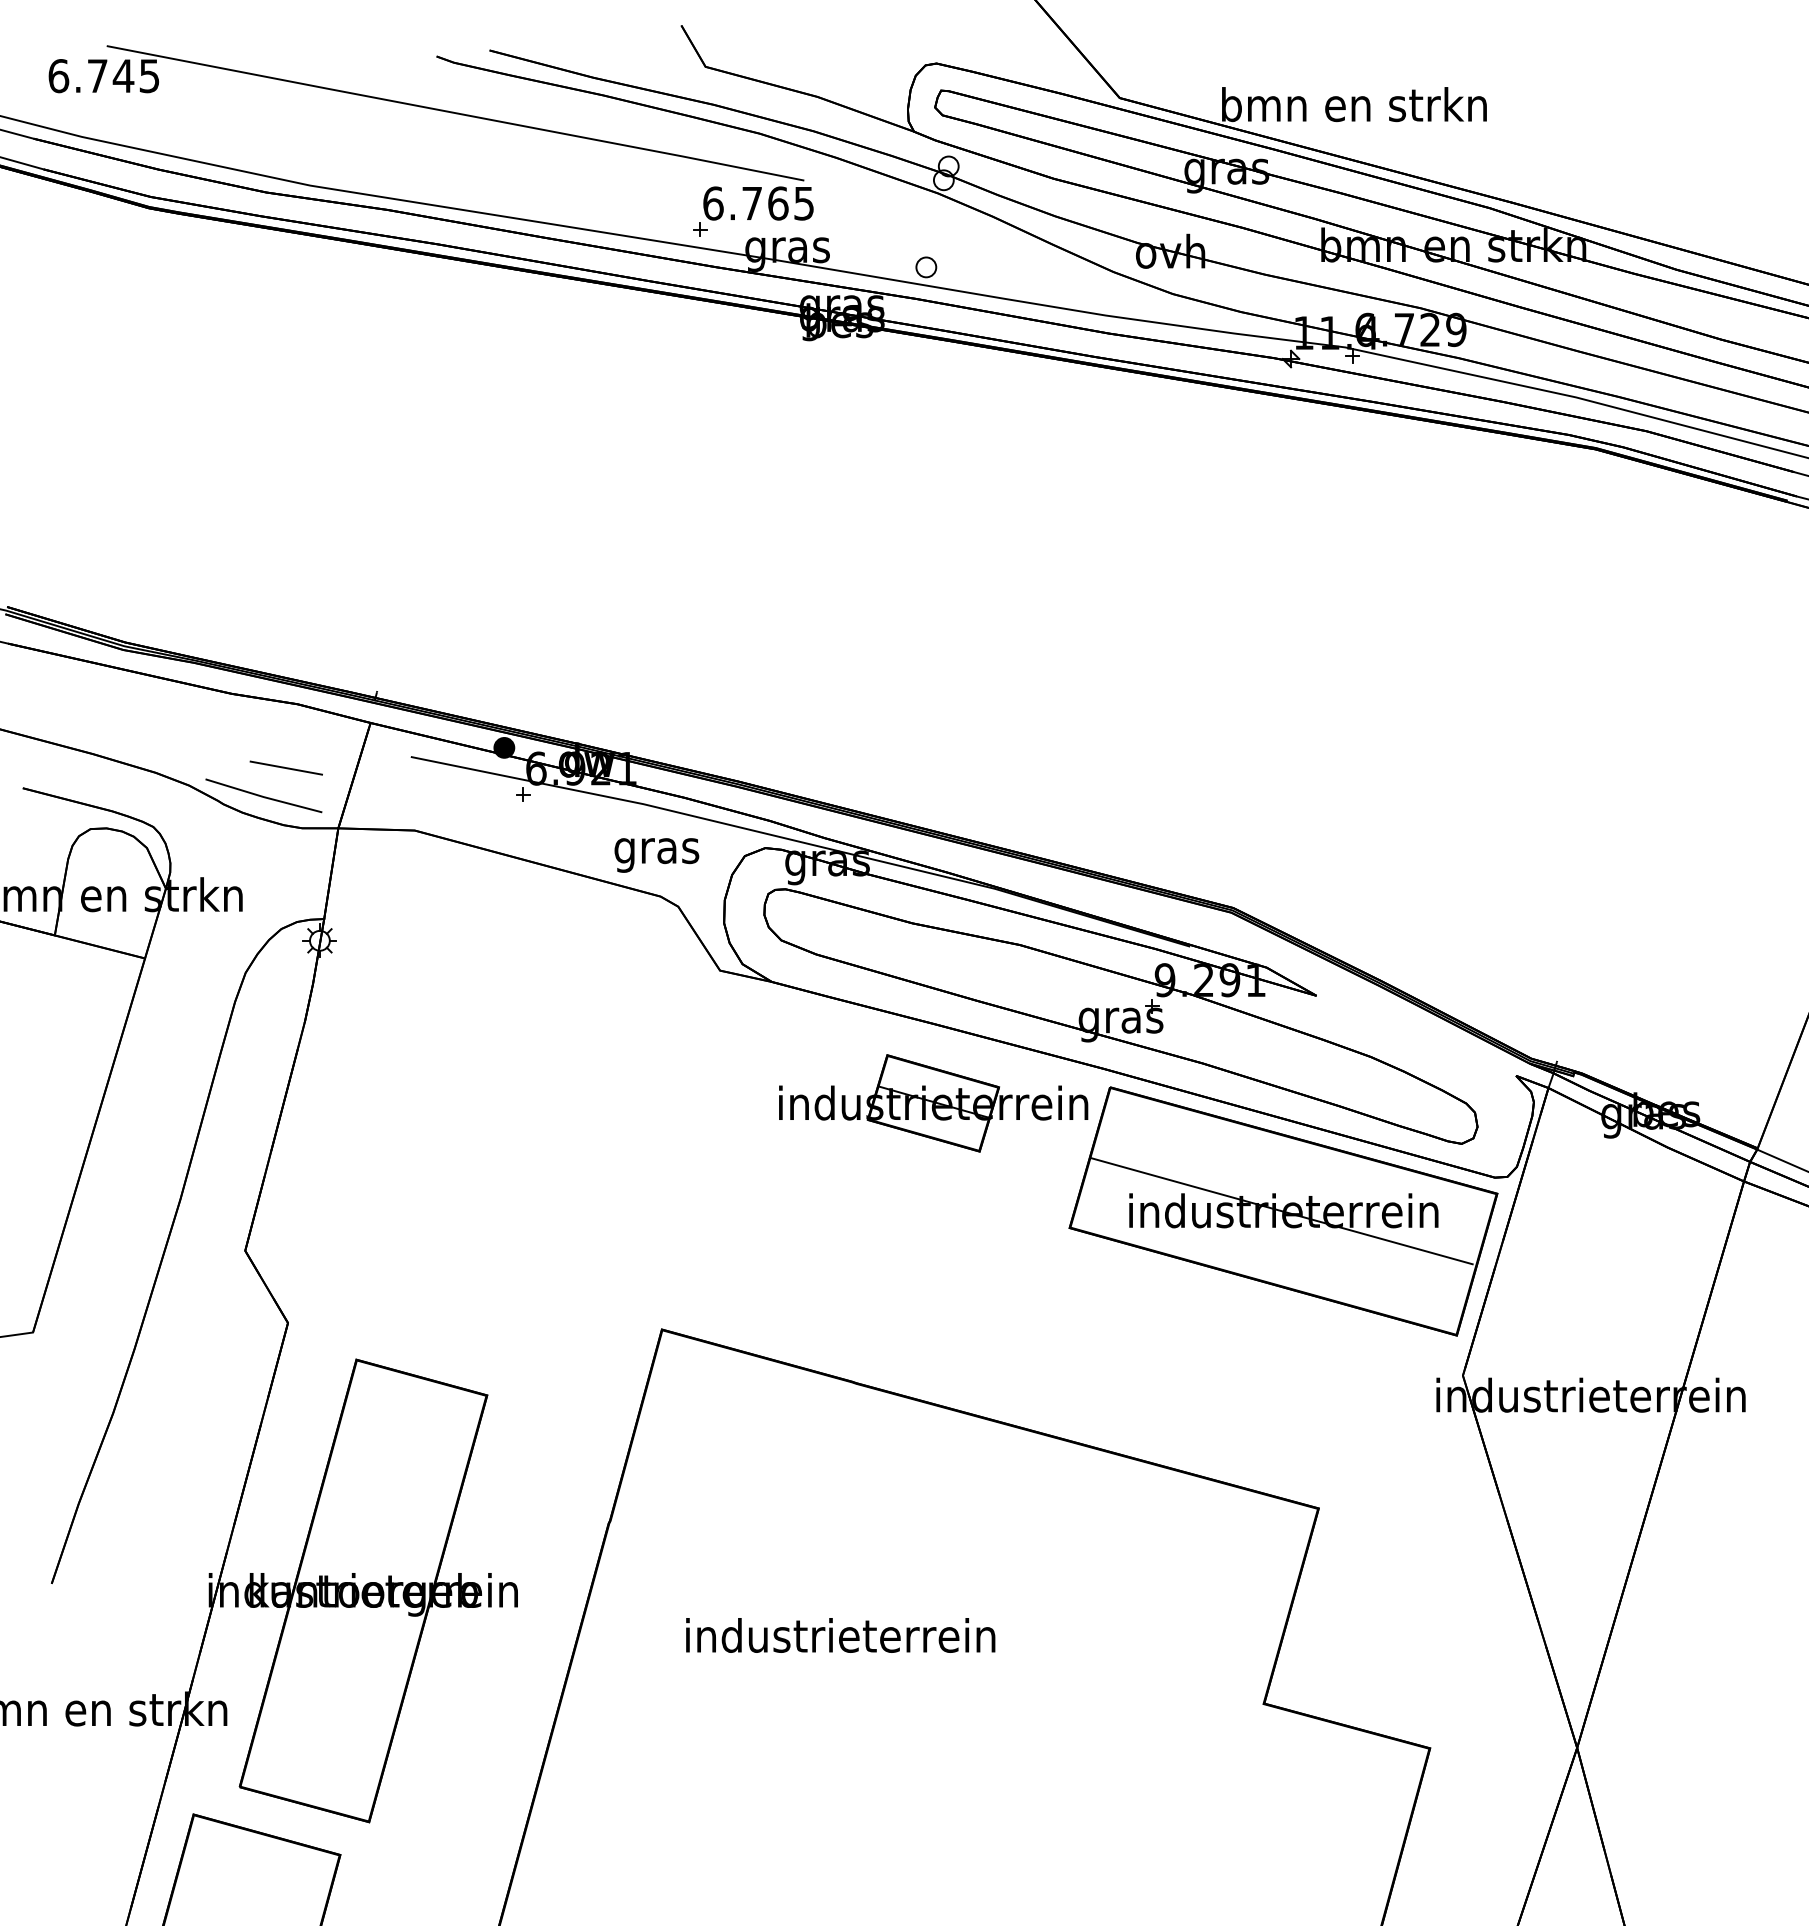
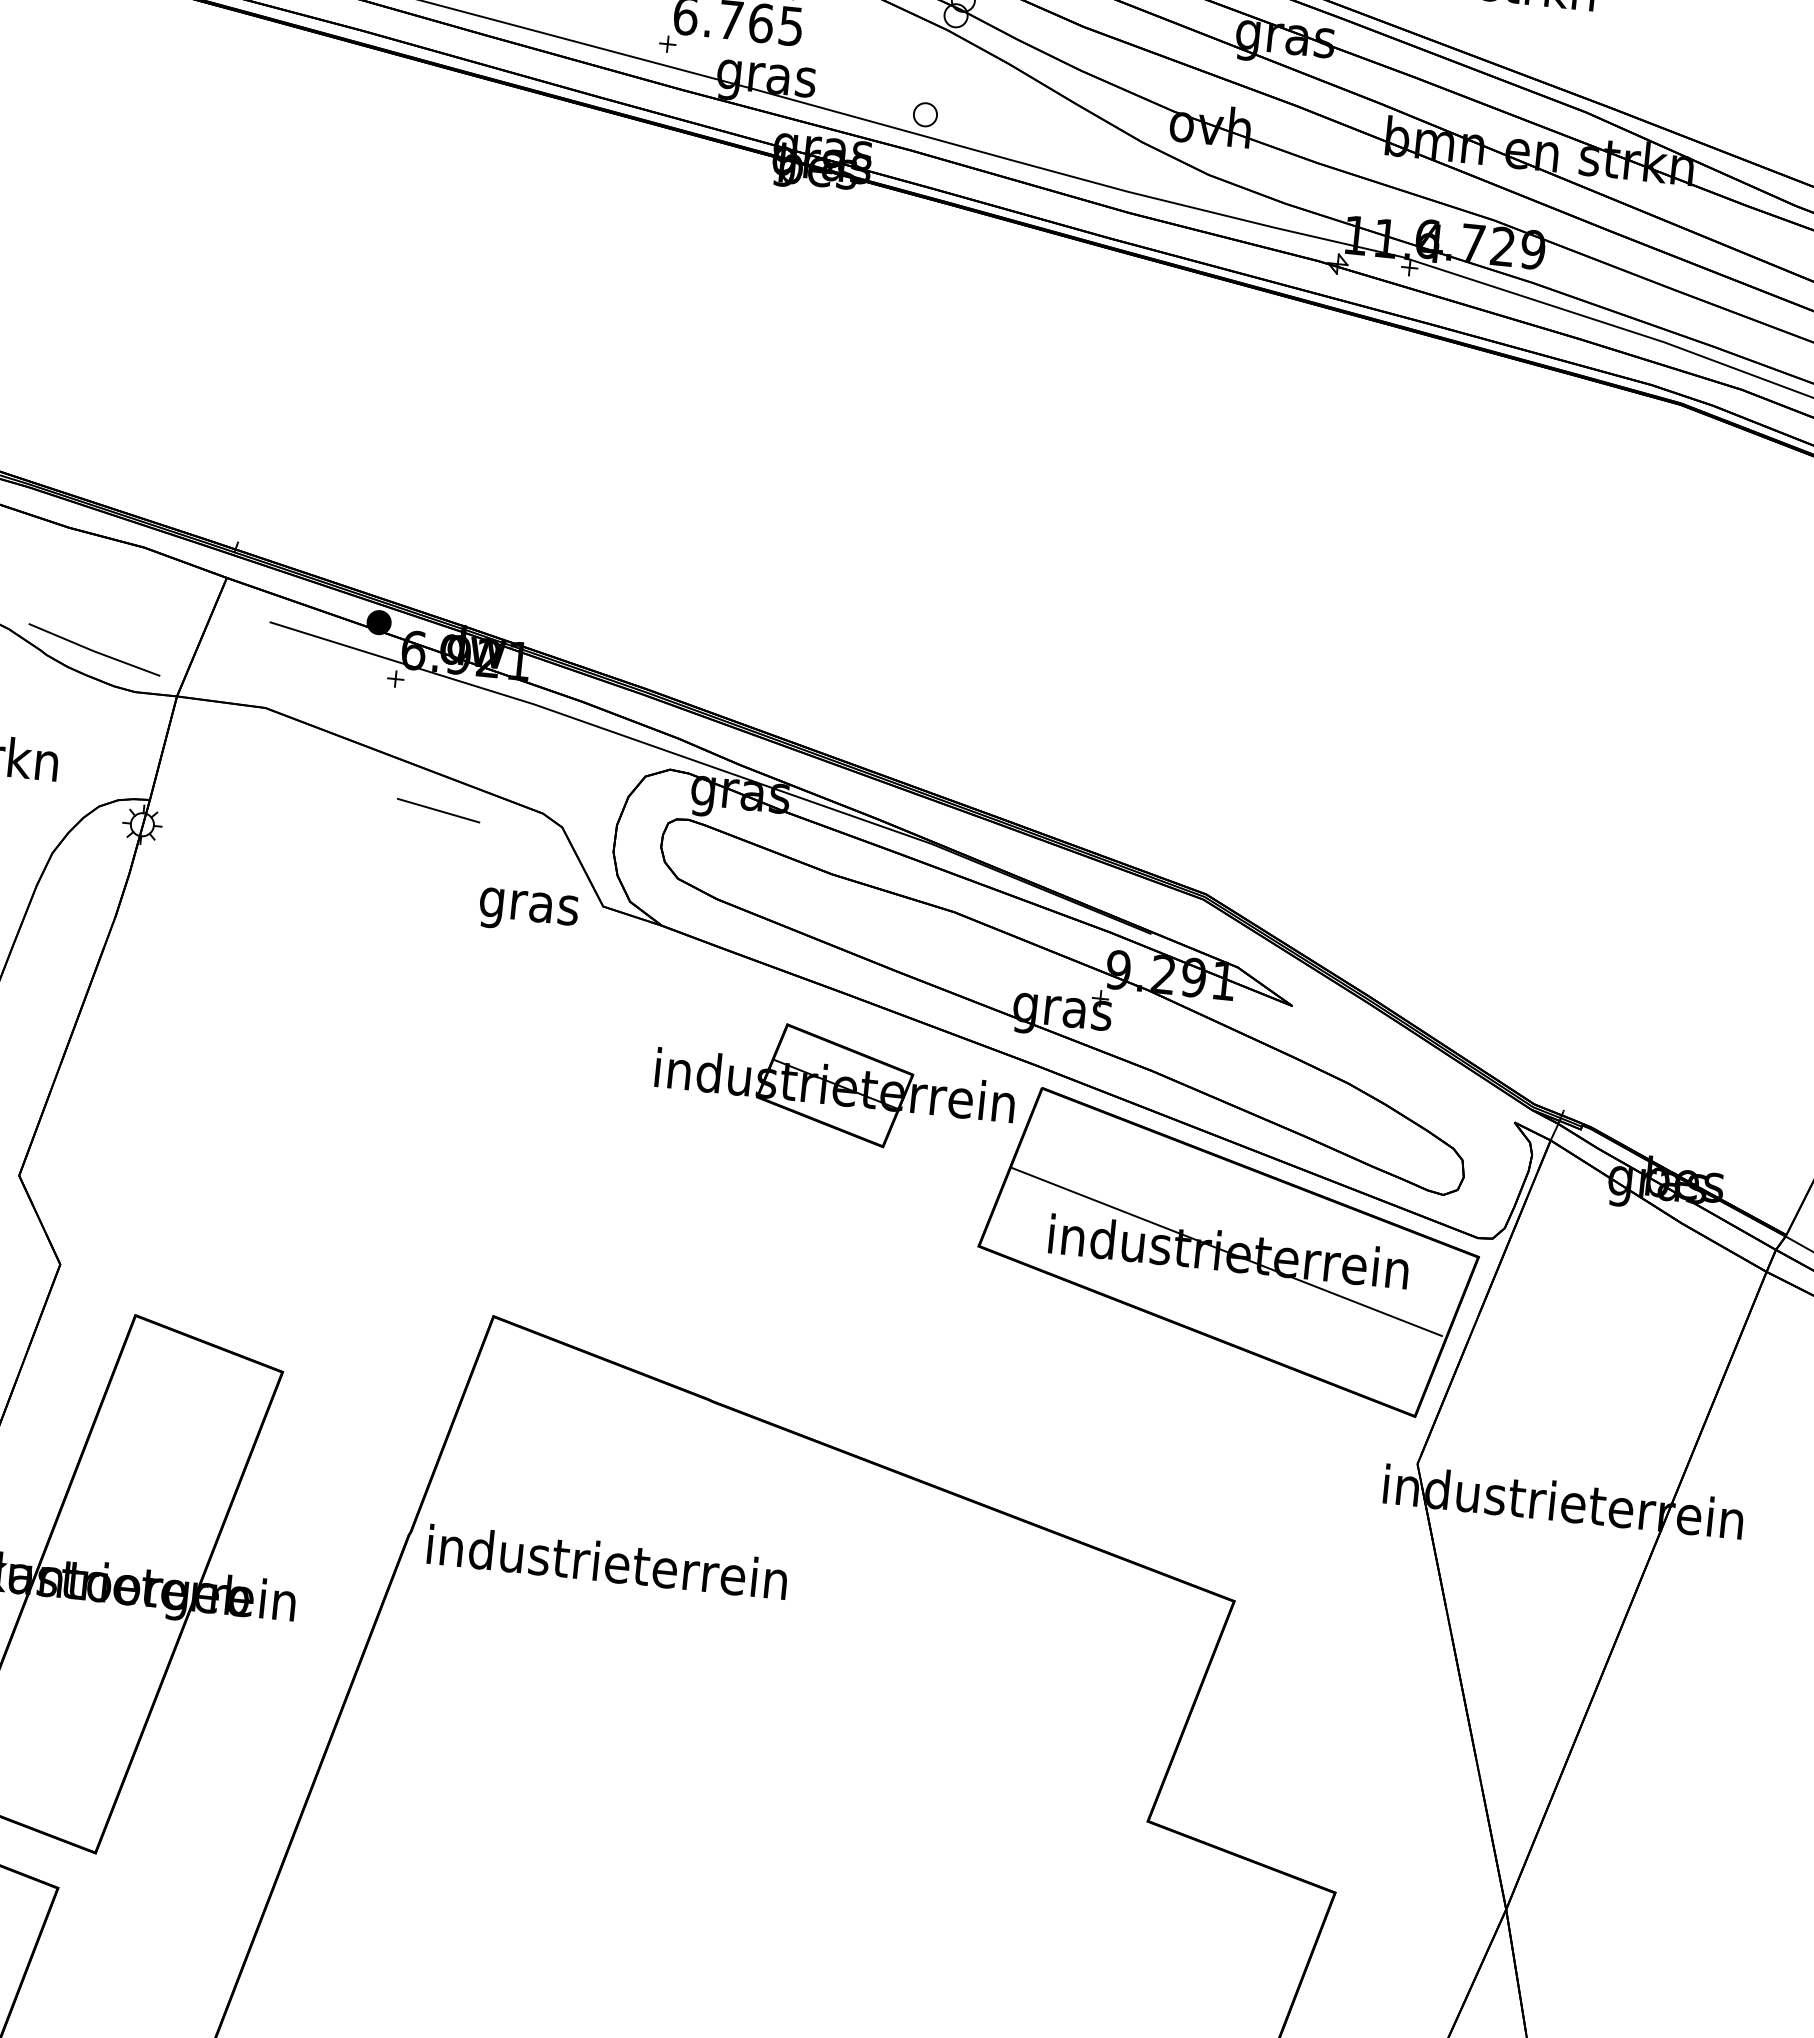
line: (285, 767) -> (437, 809), moved
text: (656, 855) -> (528, 911), moved
text: (840, 1635) -> (607, 1562), moved

